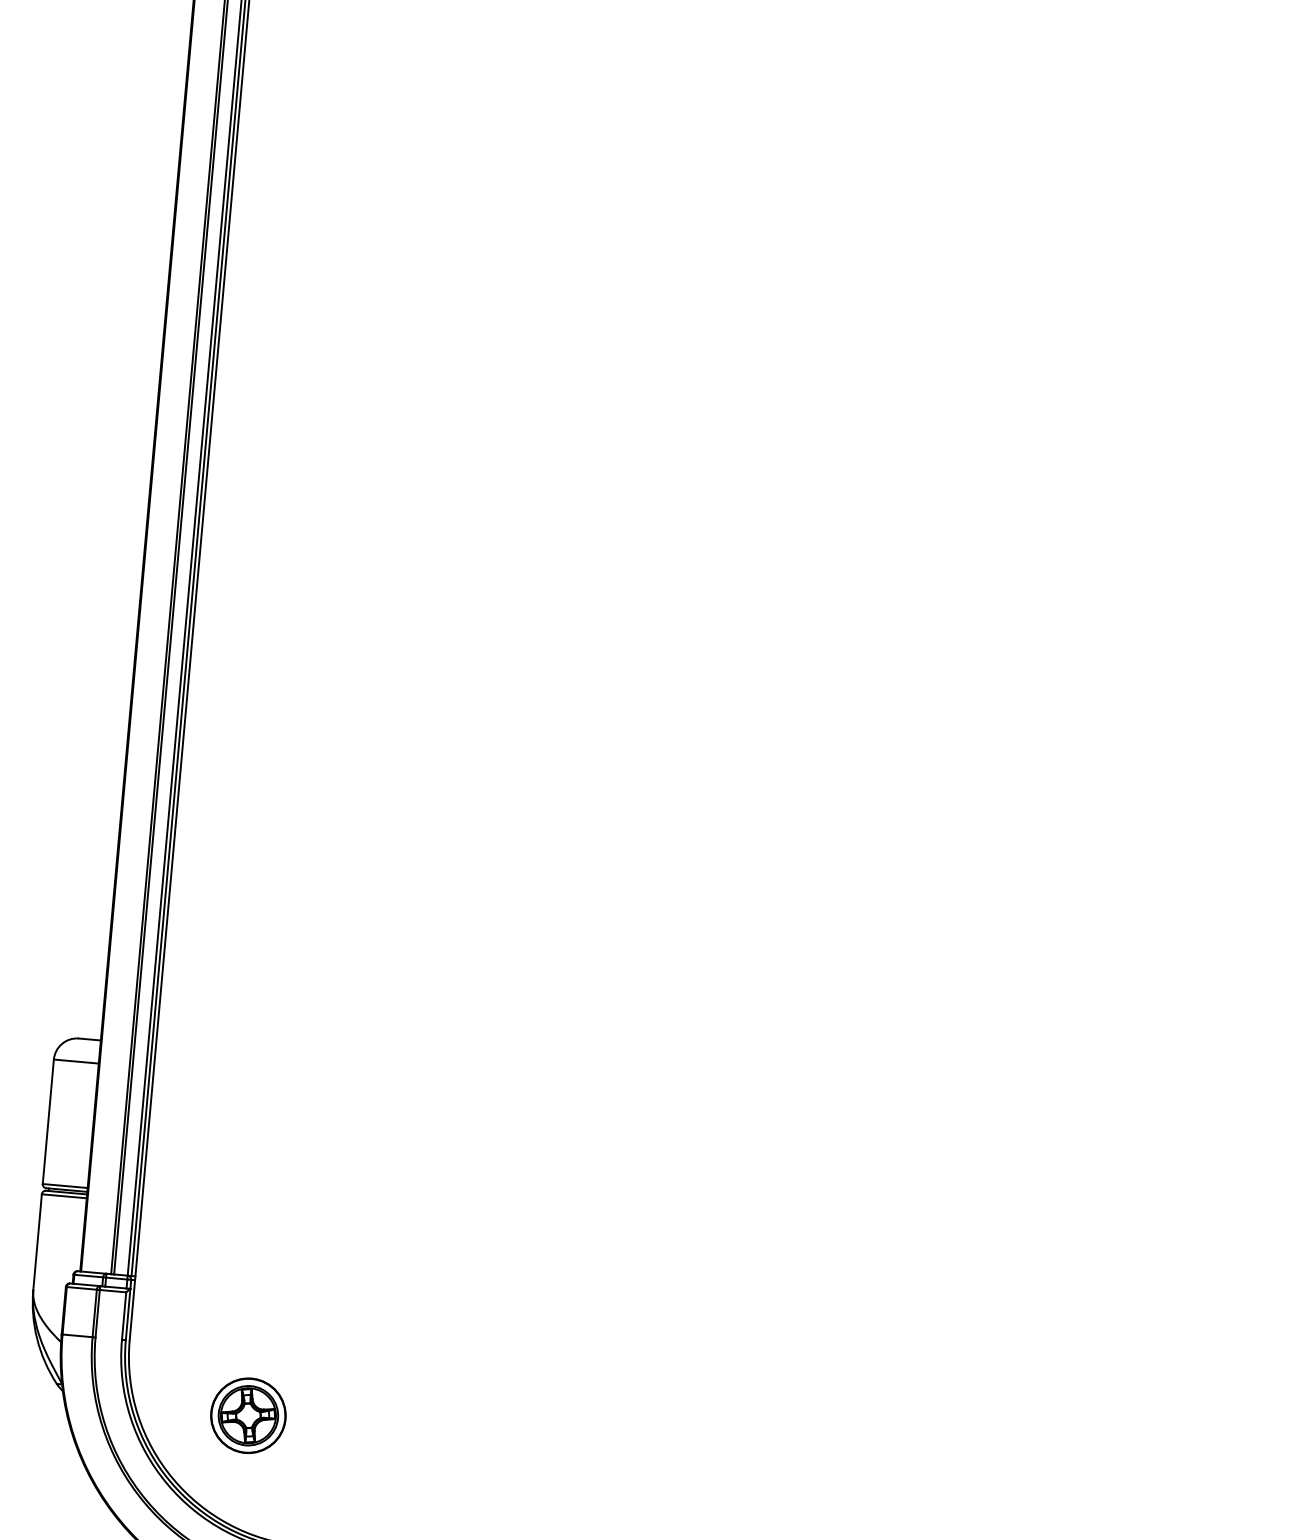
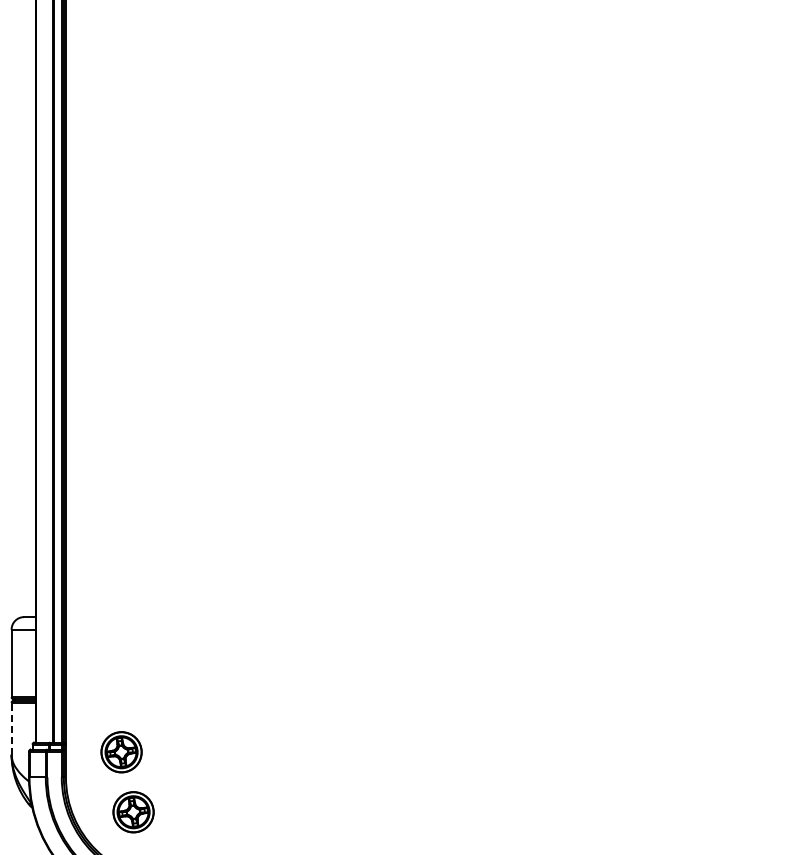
line: (37, 1241) -> (11, 728), solid -> dashed
part: (236, 1303) -> (121, 752), added

